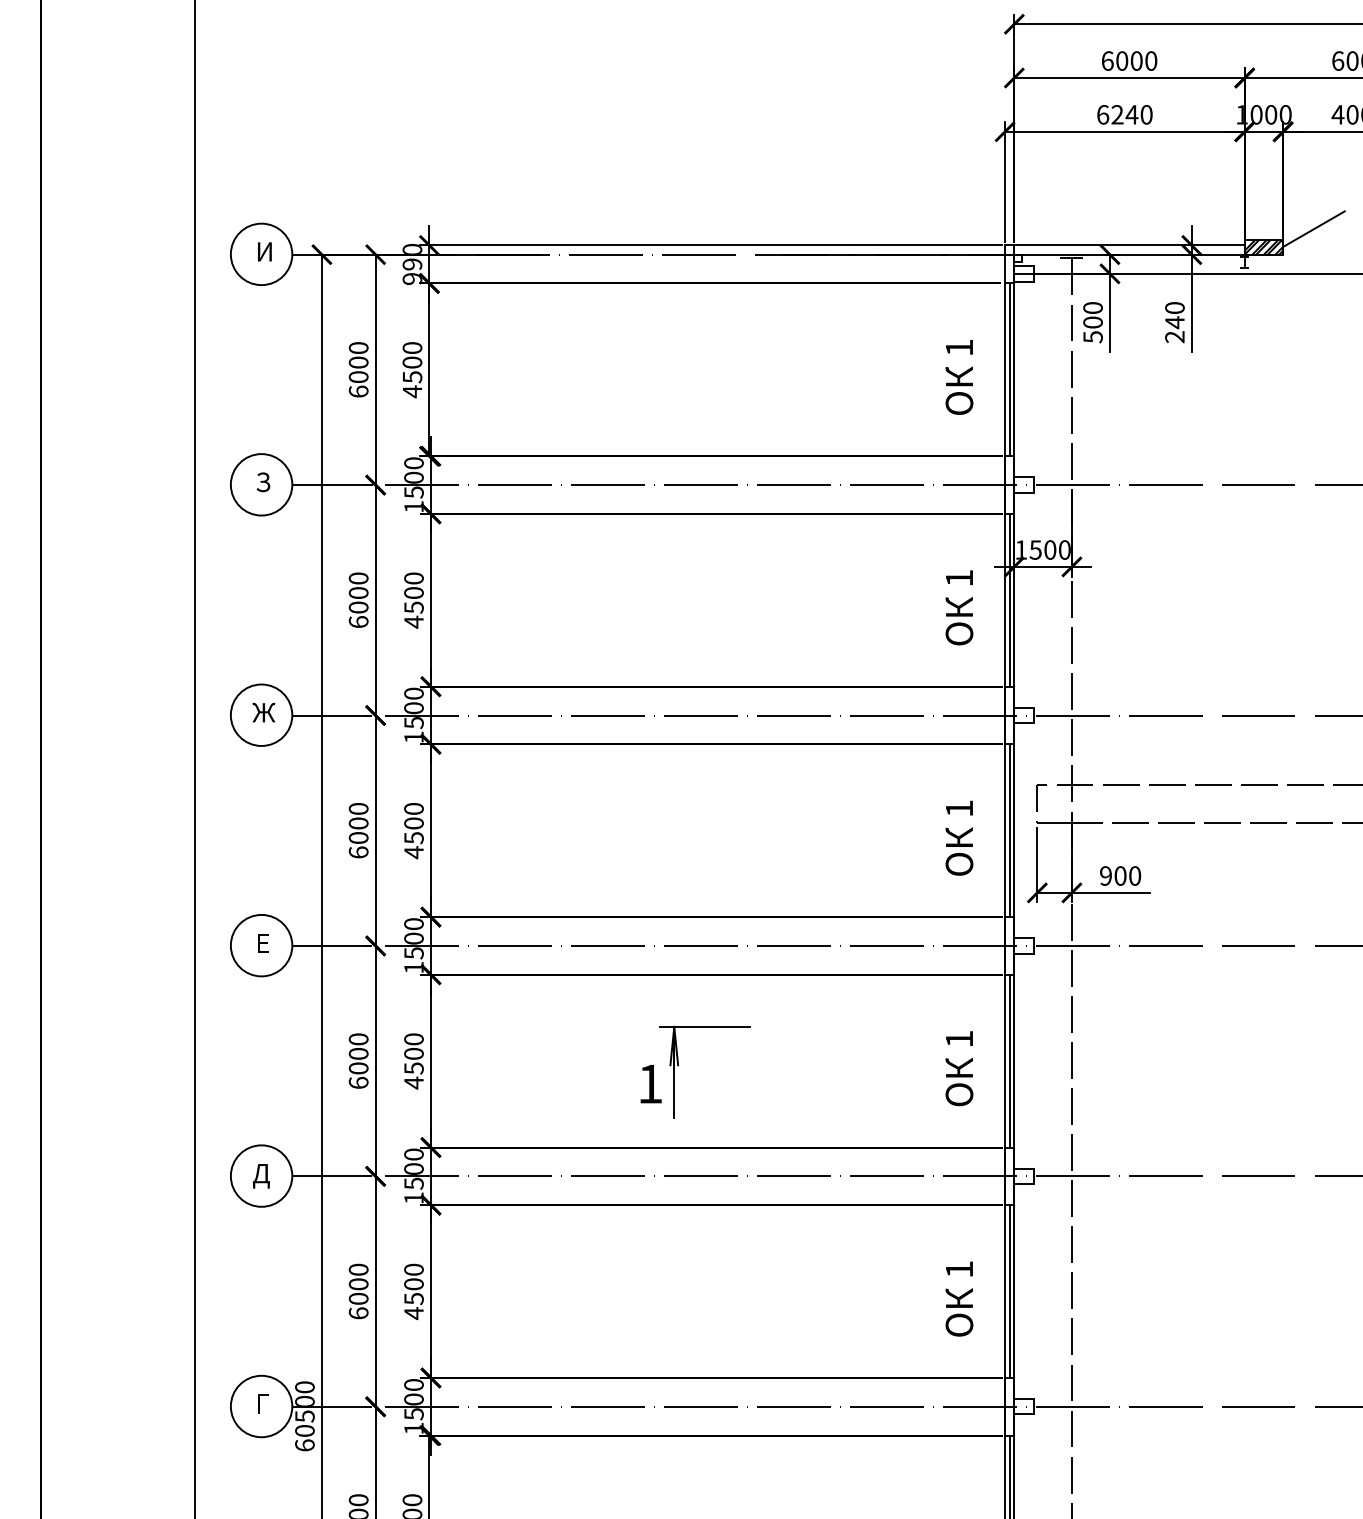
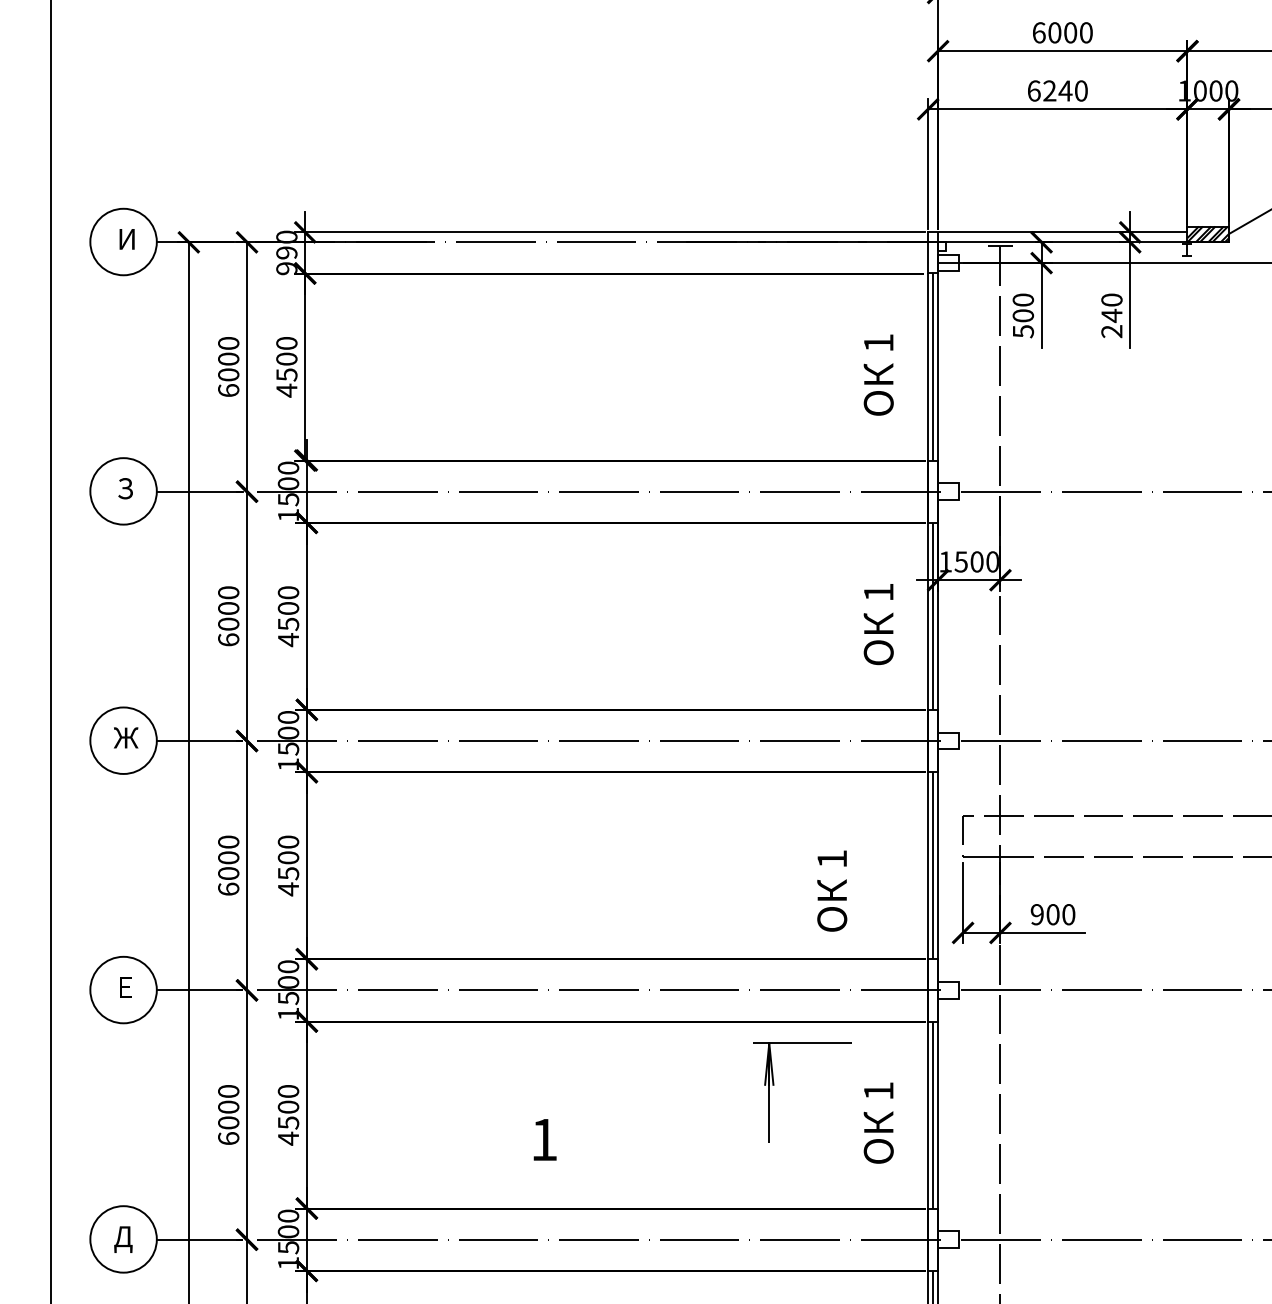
text: (959, 837) -> (832, 890), moved
part: (679, 1065) -> (774, 1085), moved

